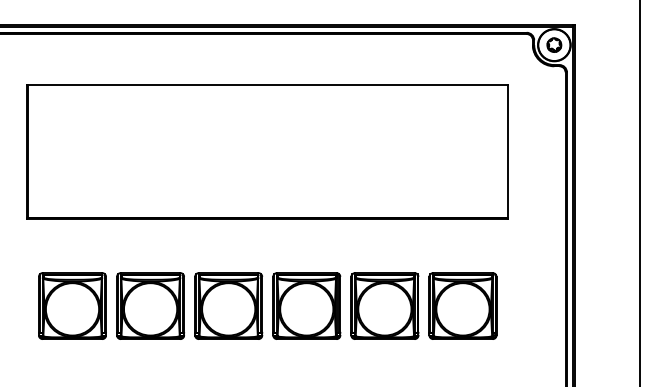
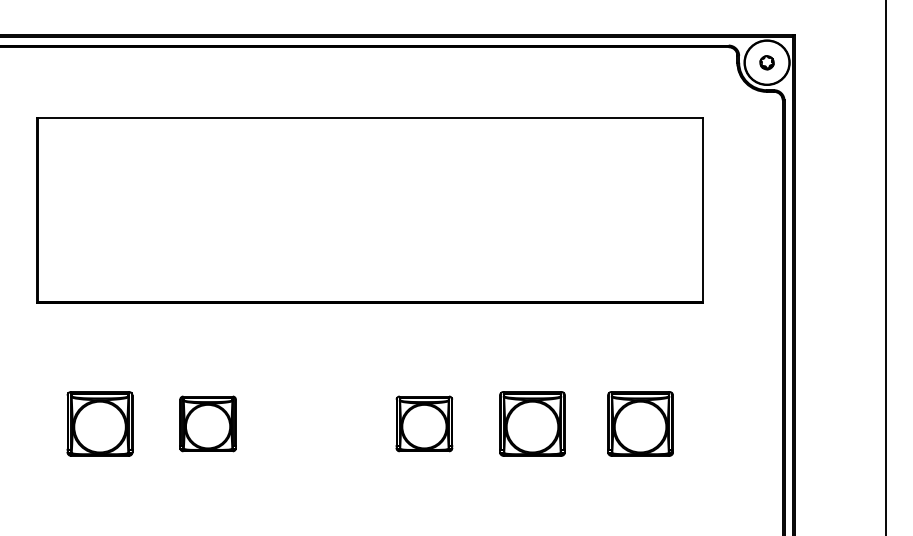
part: (553, 45) -> (766, 62), size x0.7
part: (72, 305) -> (99, 423), size x0.7
part: (150, 305) -> (207, 423), size x0.6
part: (228, 305) -> (316, 423), removed
part: (306, 305) -> (424, 423), size x0.6
part: (384, 305) -> (532, 423), size x0.7
part: (462, 305) -> (640, 423), size x0.7

